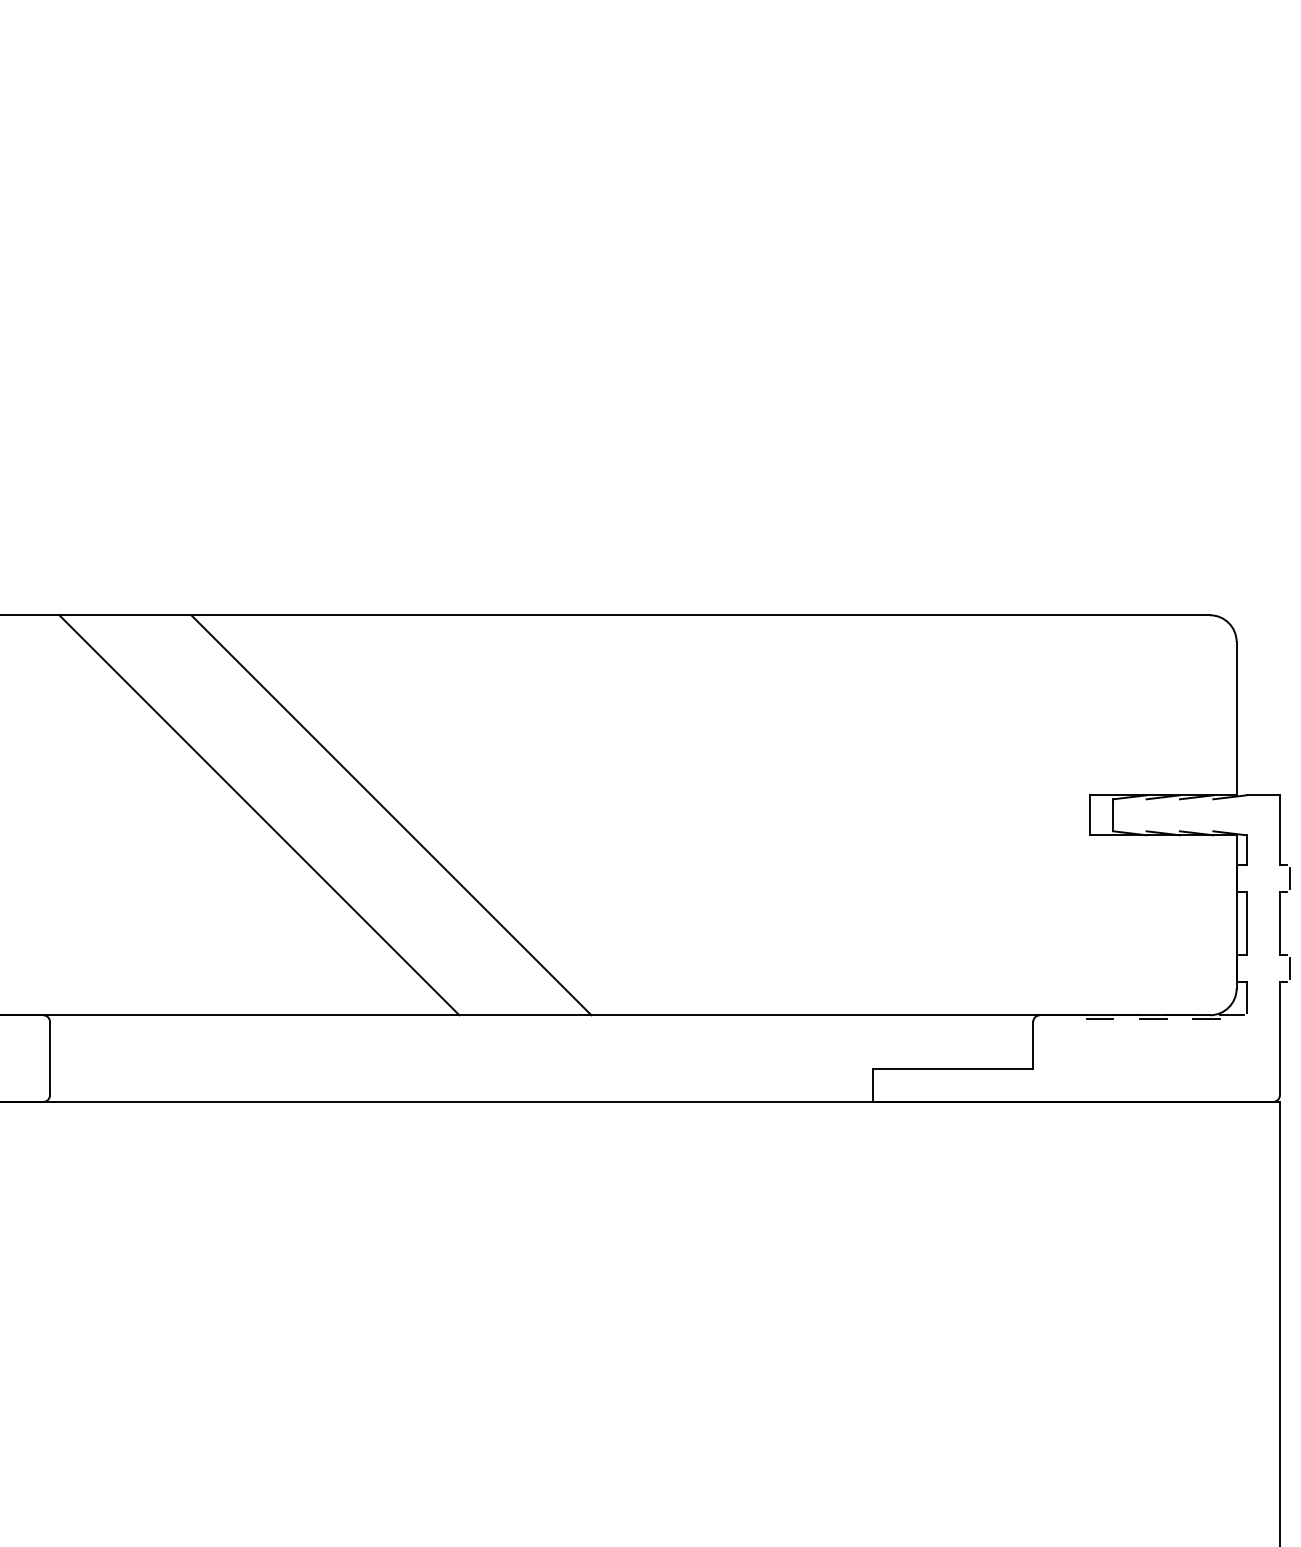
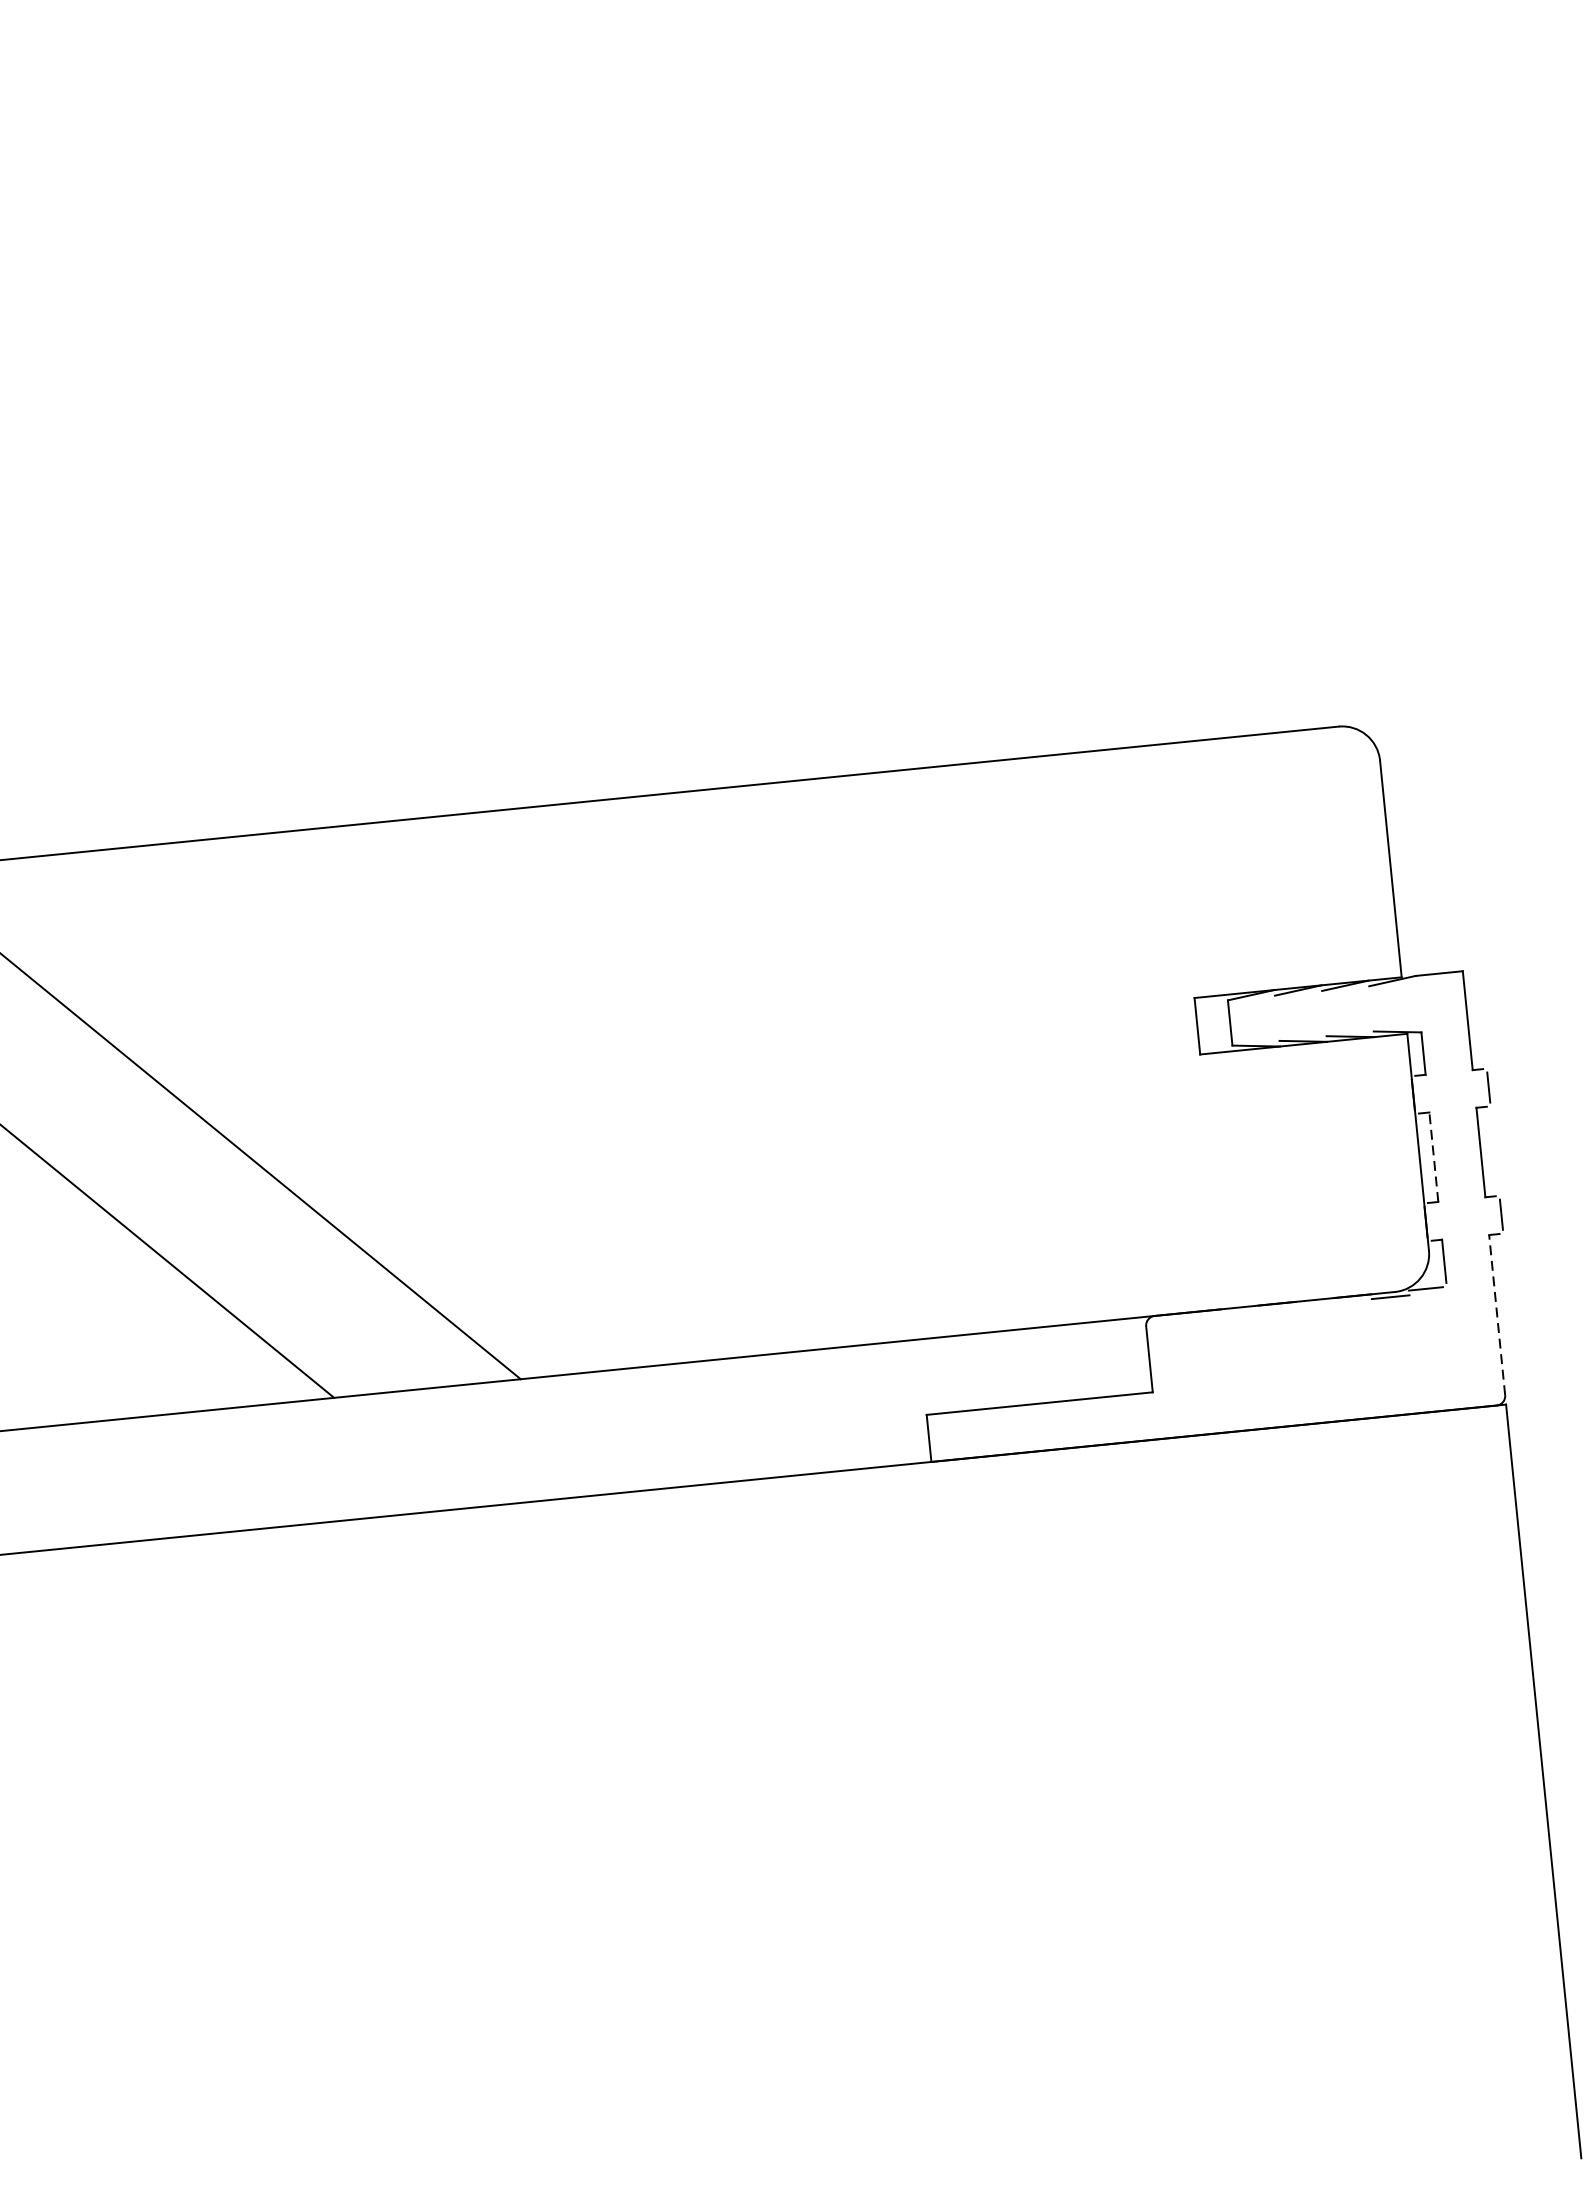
line: (1246, 923) -> (1433, 1157), solid -> dashed
line: (1099, 1018) -> (1239, 1312), removed
line: (1152, 1018) -> (1314, 1304), removed
line: (1279, 1038) -> (1496, 1314), solid -> dashed

